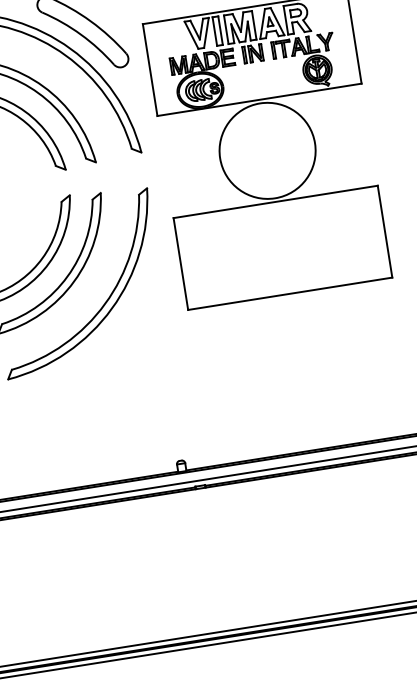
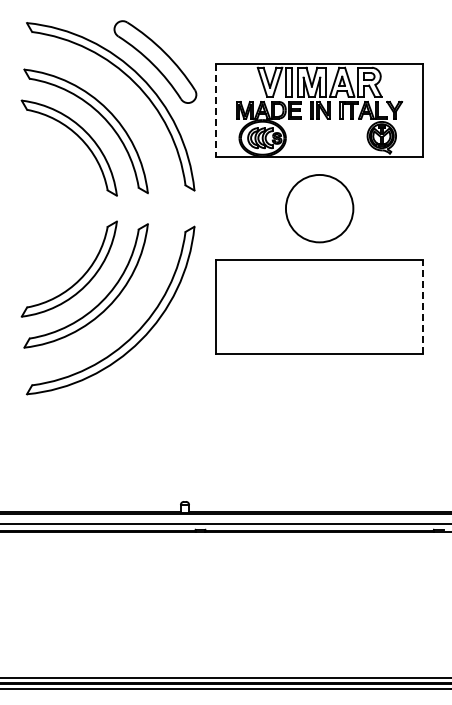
line: (150, 70) -> (216, 110), solid -> dashed
circle: (267, 150) -> (319, 208), size x0.7
line: (385, 232) -> (423, 307), solid -> dashed

